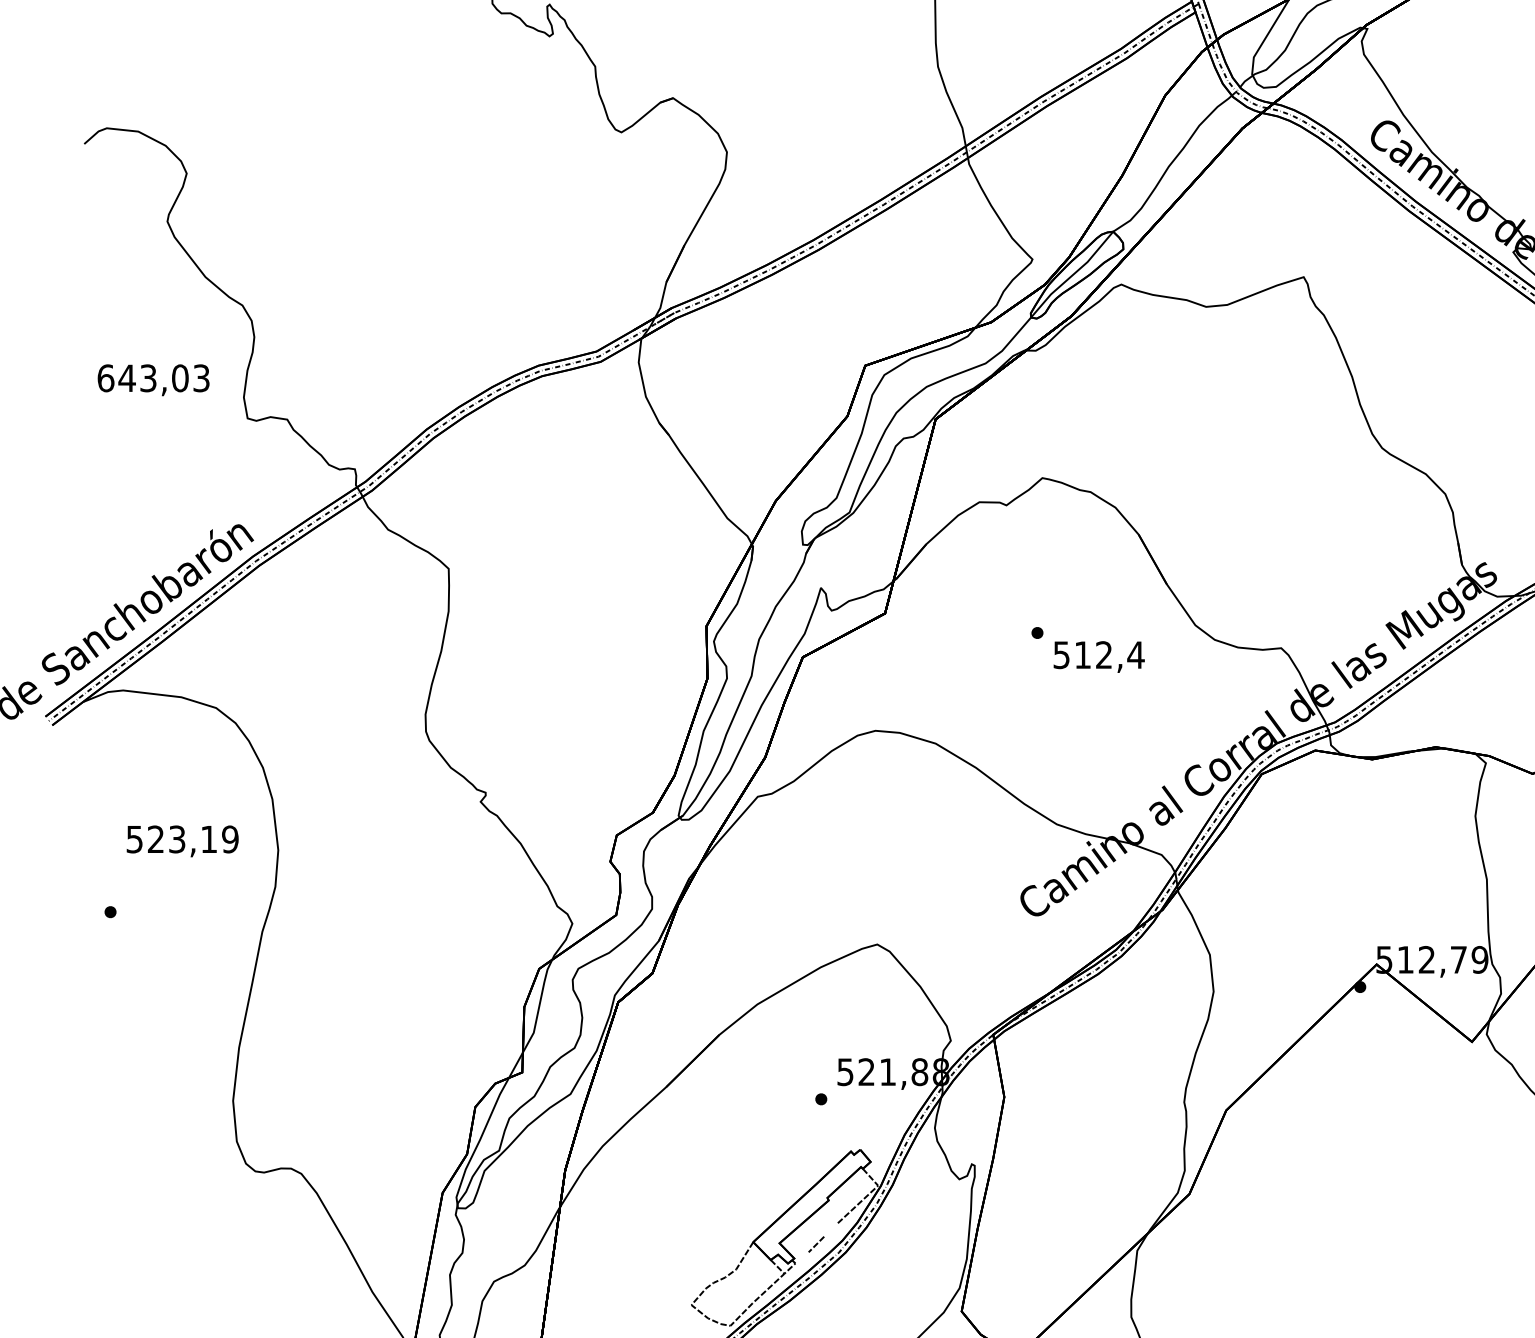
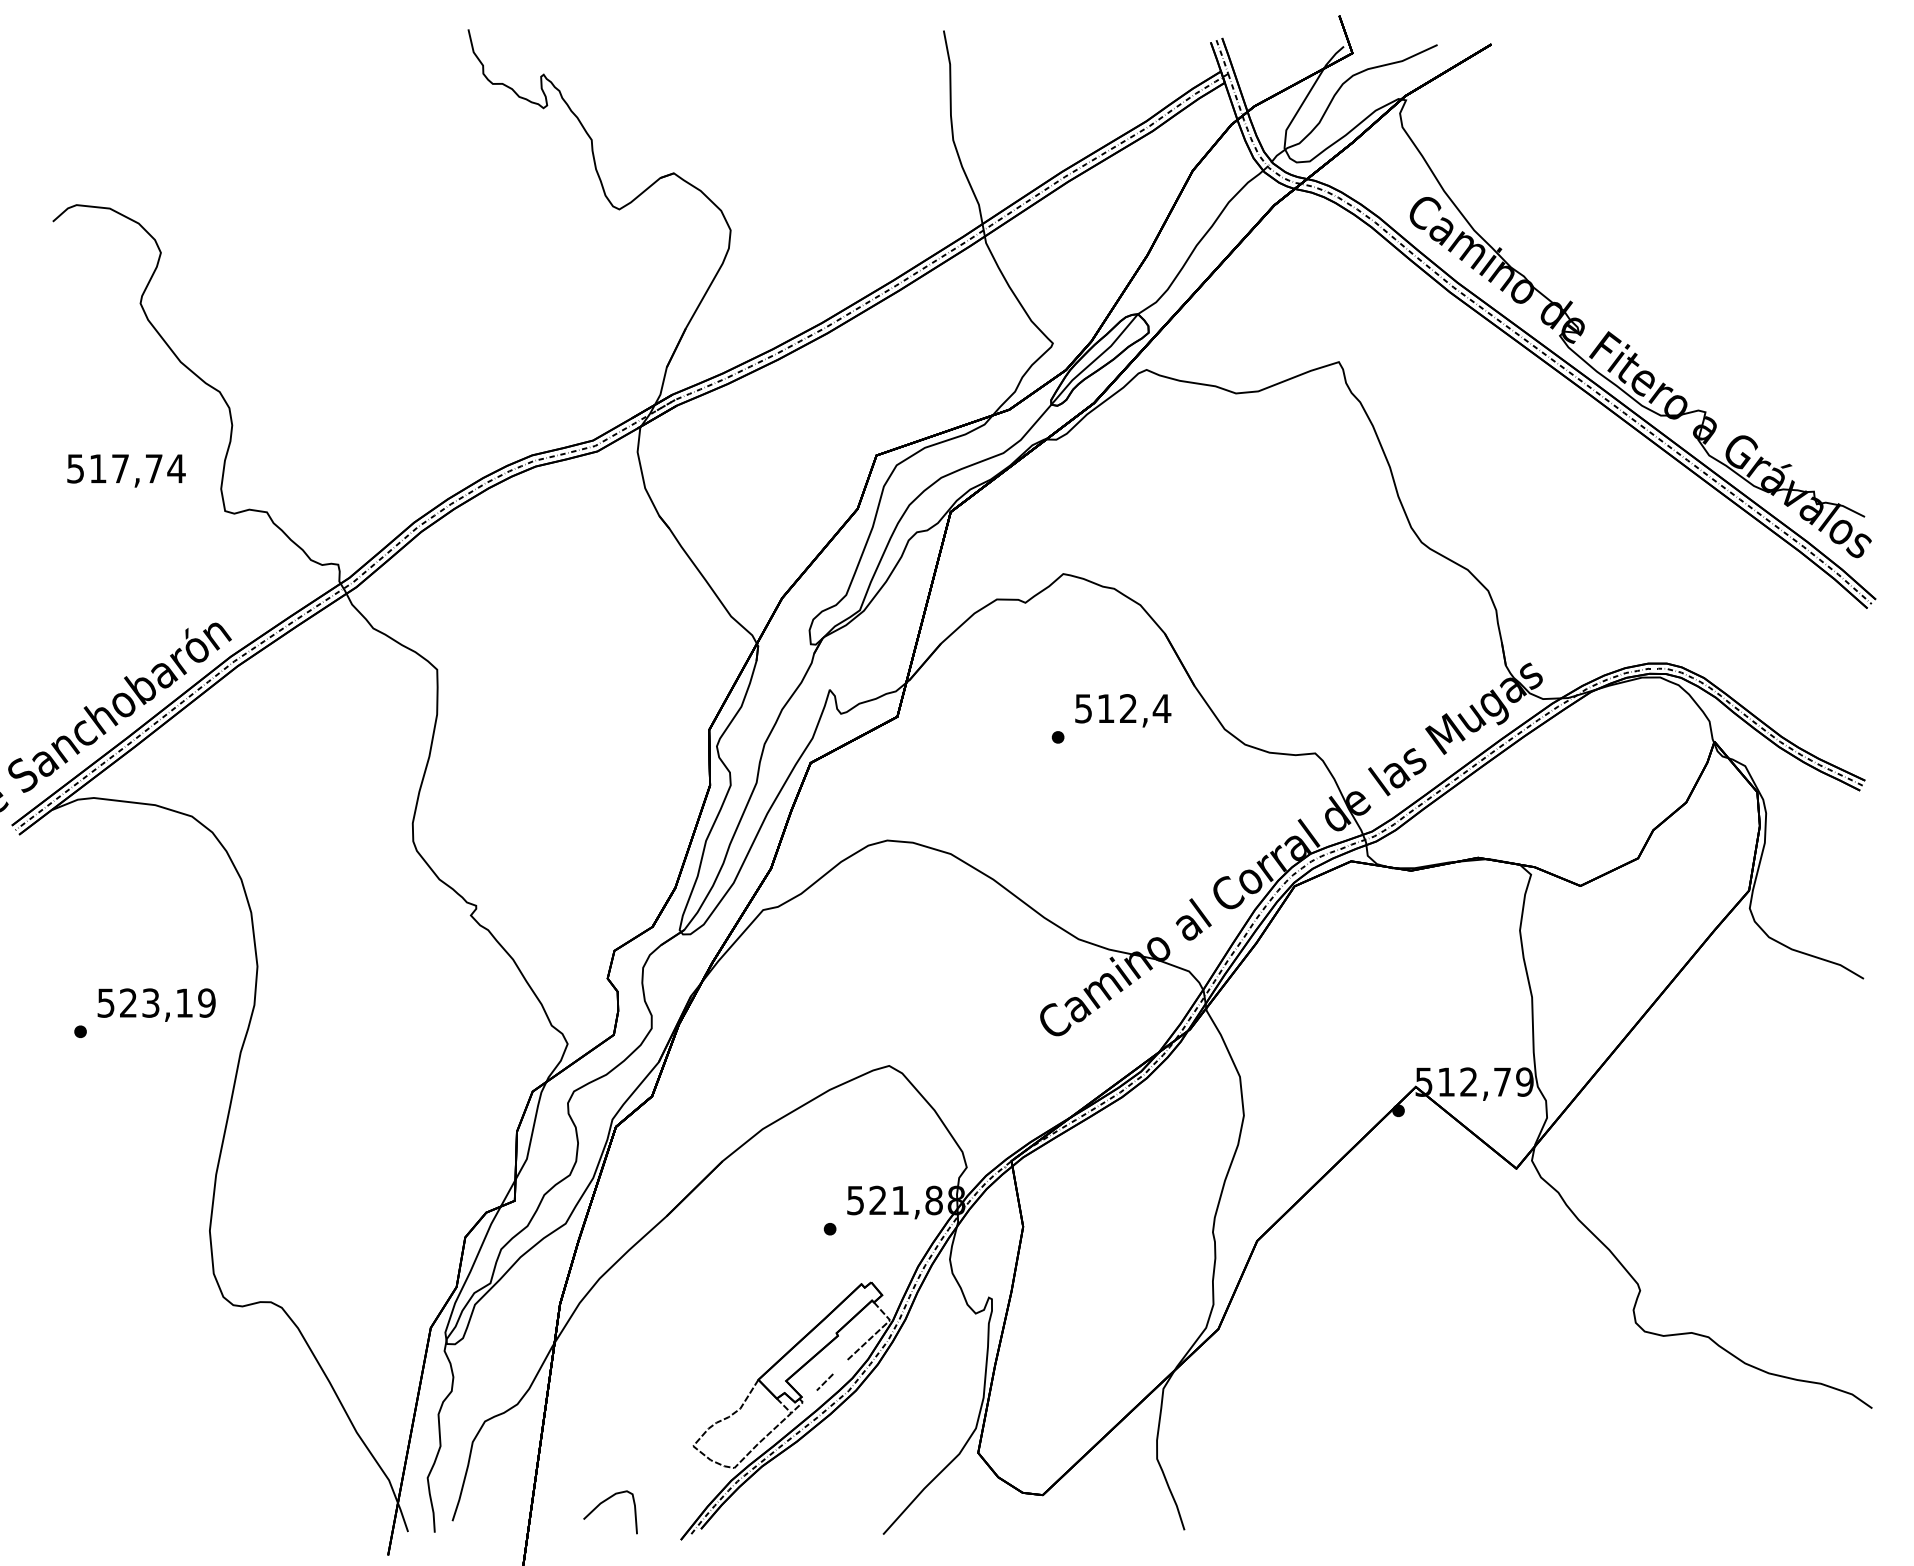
text: (154, 378) -> (126, 468), 643,03 -> 517,74
text: (1099, 656) -> (1123, 710), moved
text: (182, 840) -> (156, 1004), moved

